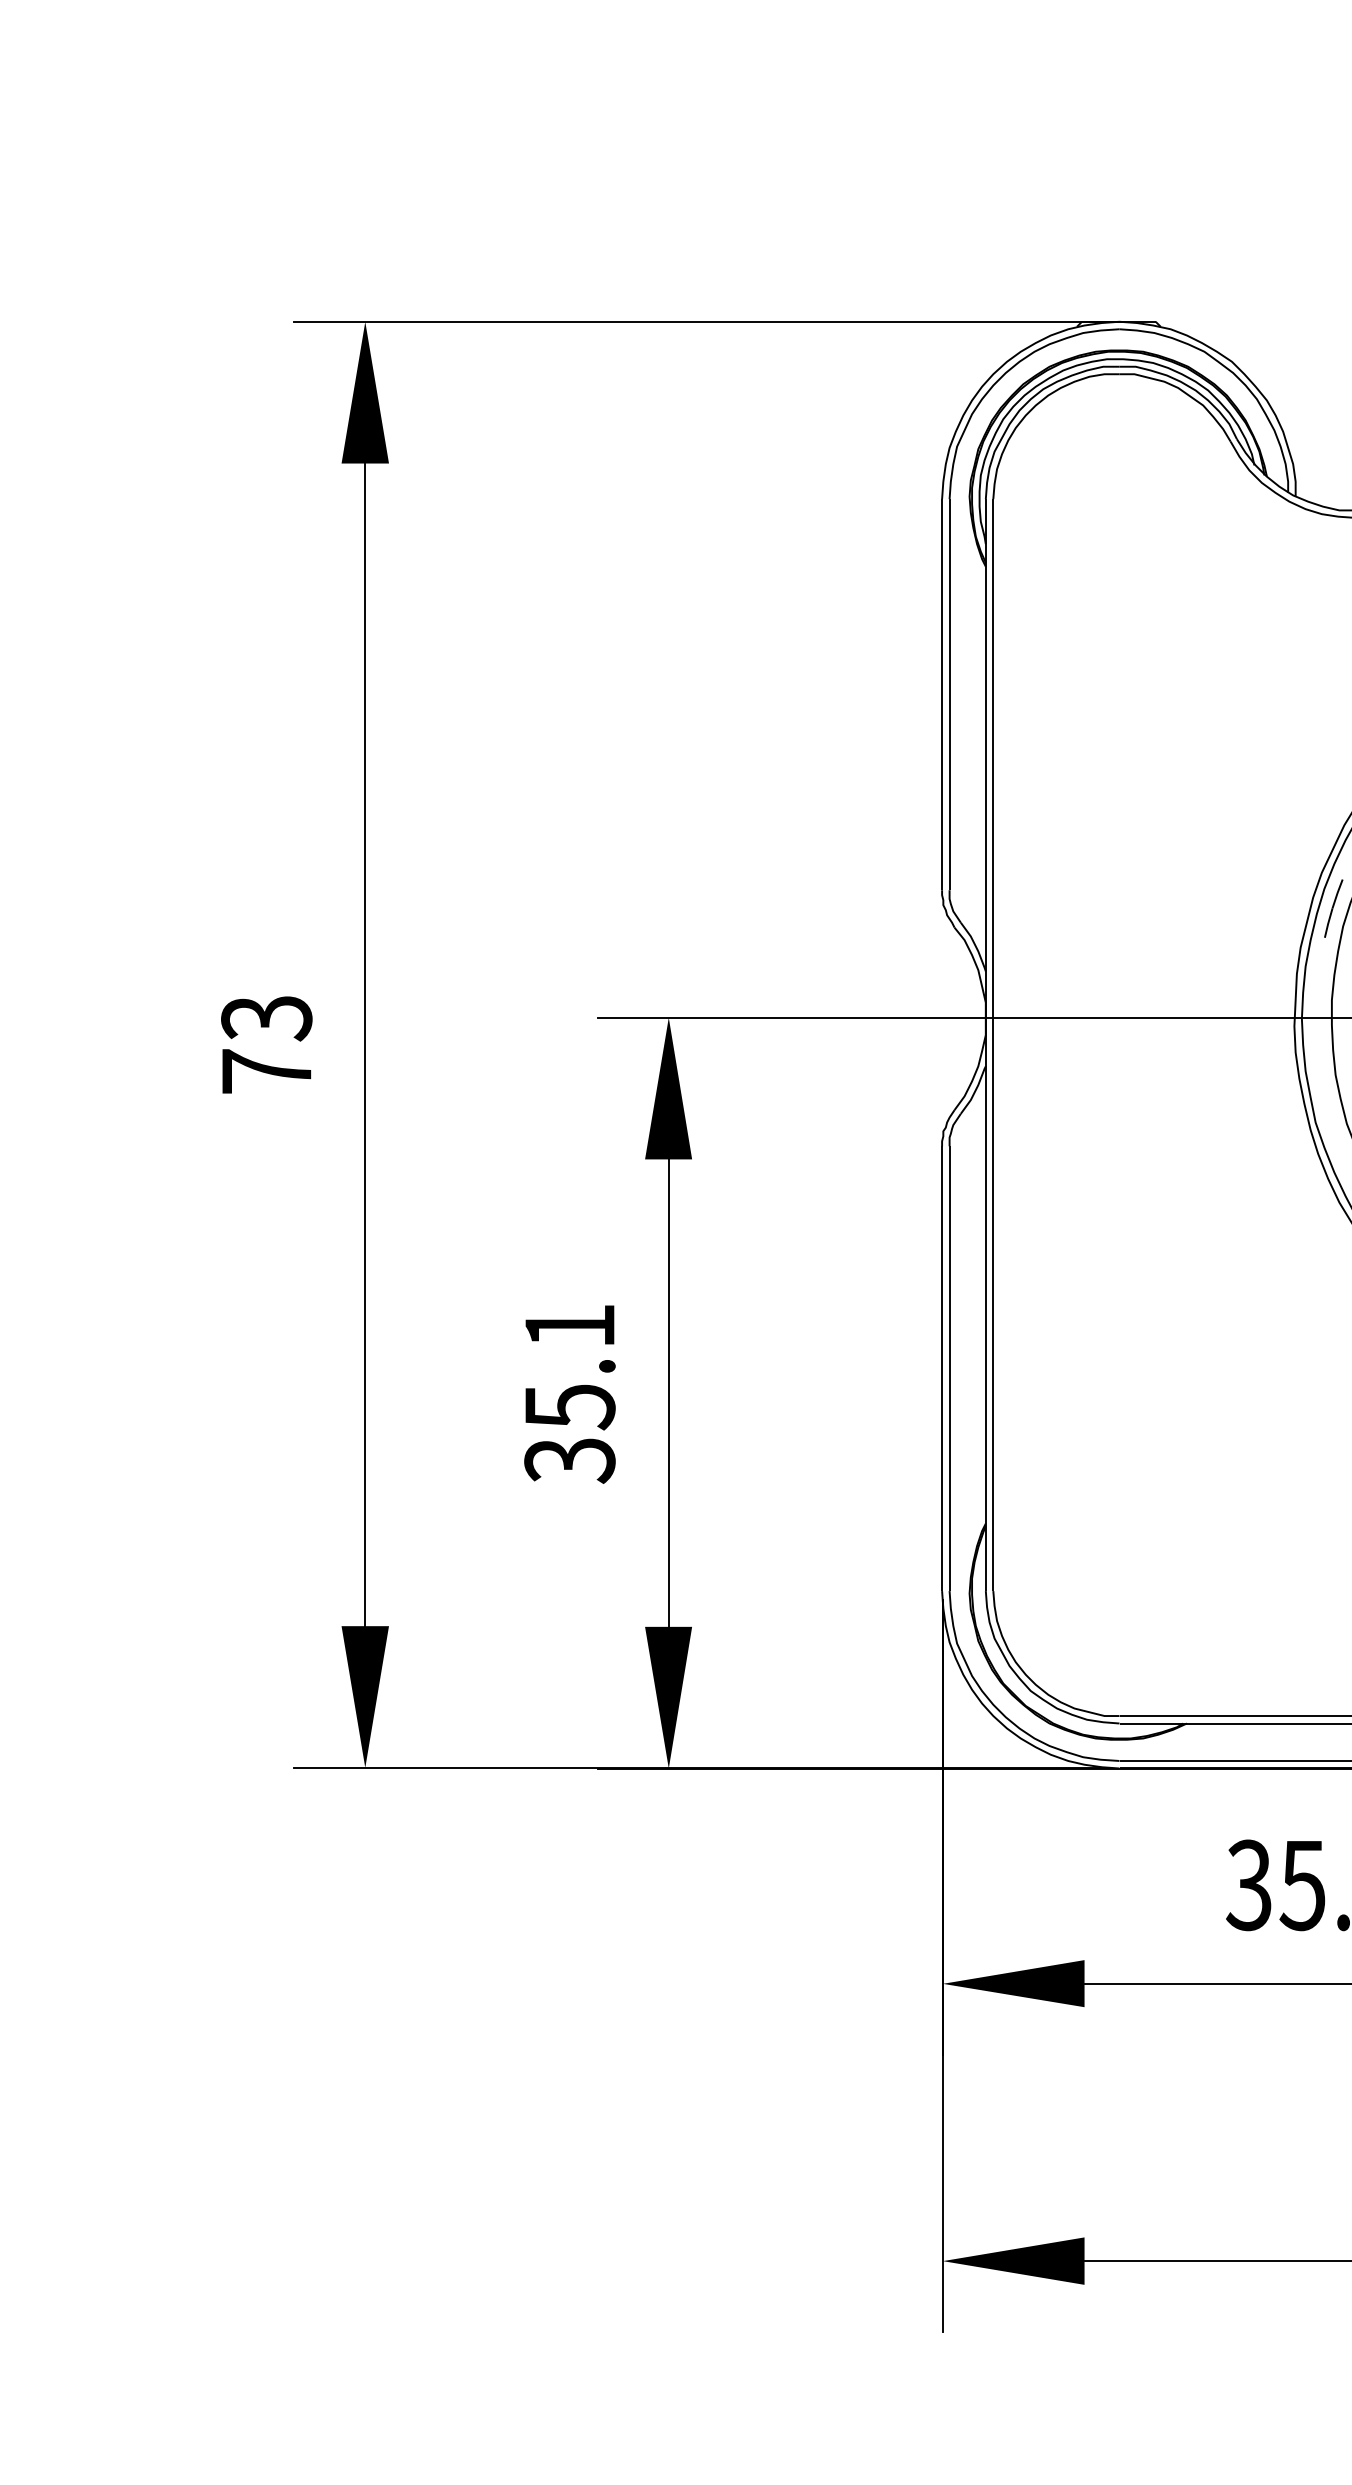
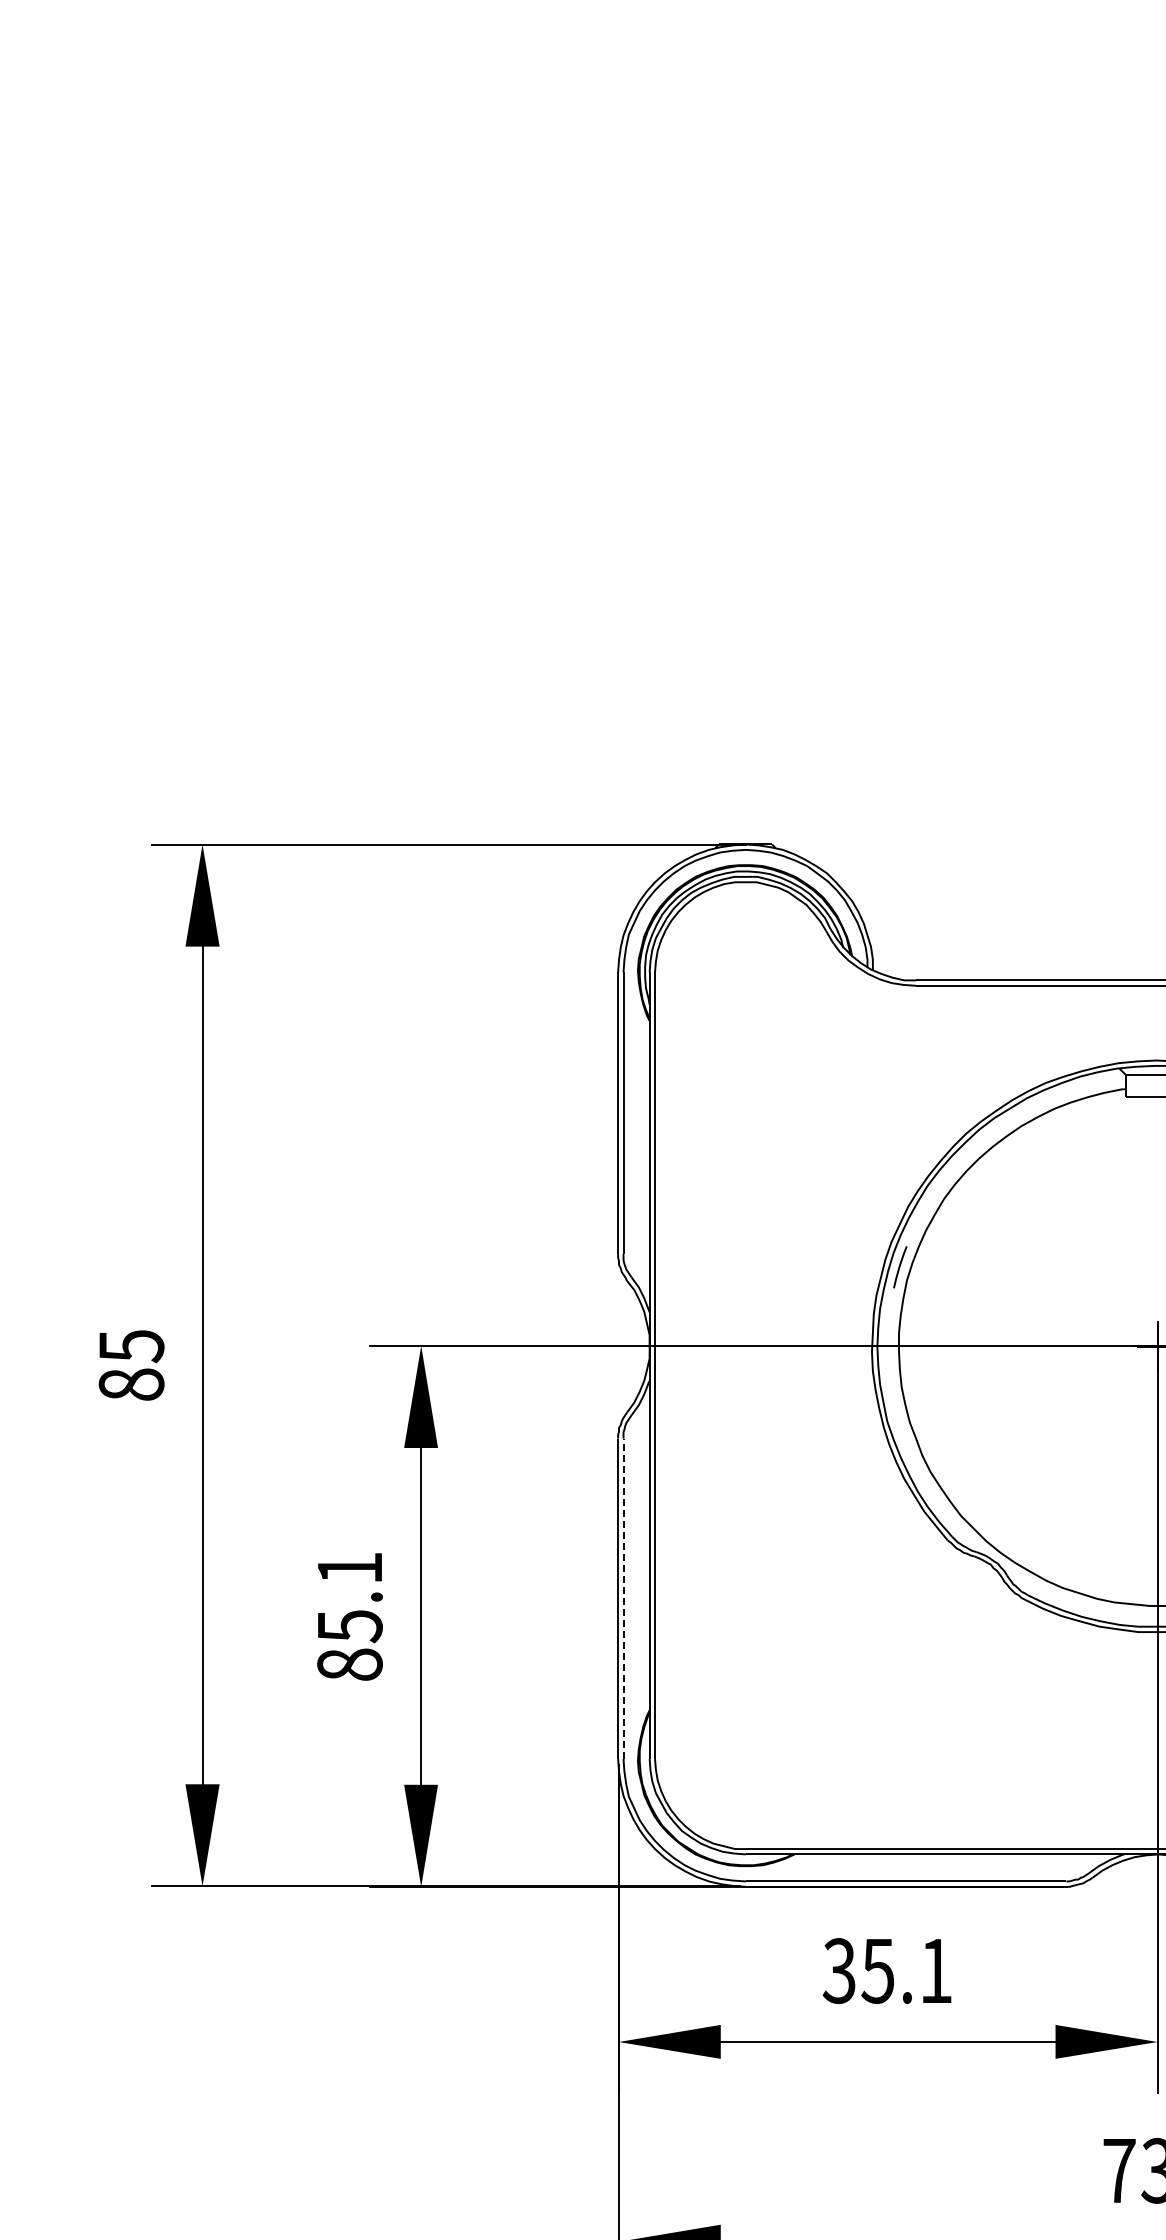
text: (266, 1044) -> (131, 1365), 73 -> 85
line: (949, 1368) -> (623, 1598), solid -> dashed
text: (569, 1459) -> (349, 1664), 35.1 -> 85.1

